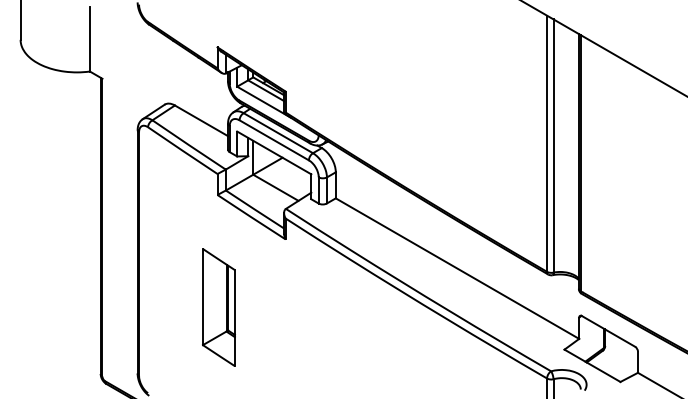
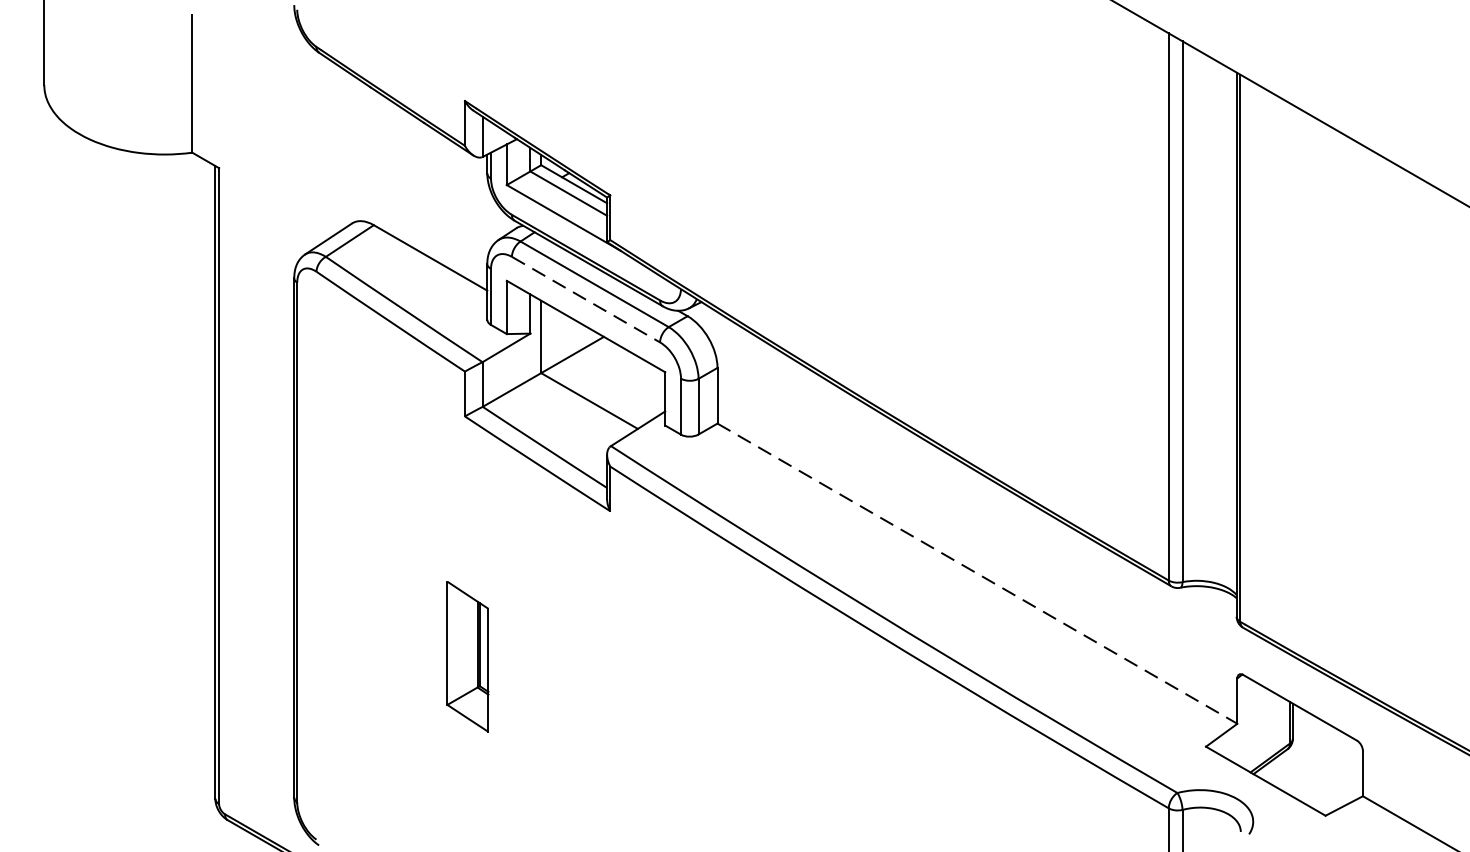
line: (274, 140) -> (586, 299), solid -> dashed
line: (457, 268) -> (977, 573), solid -> dashed
part: (218, 307) -> (466, 656), size x0.6

